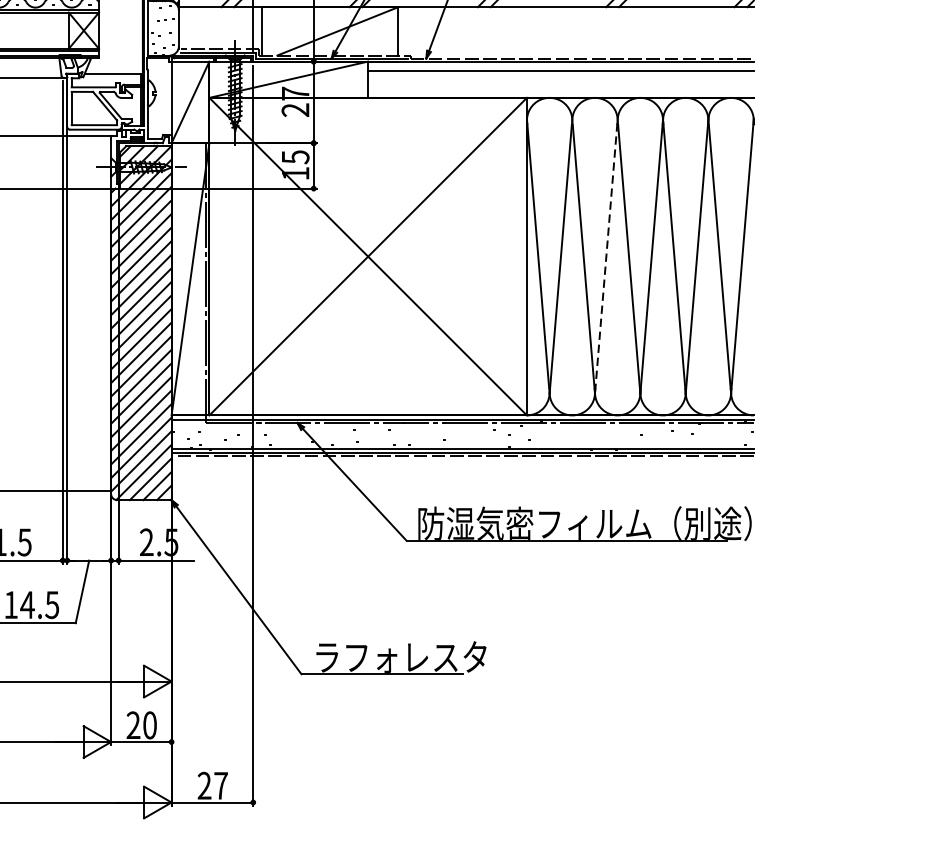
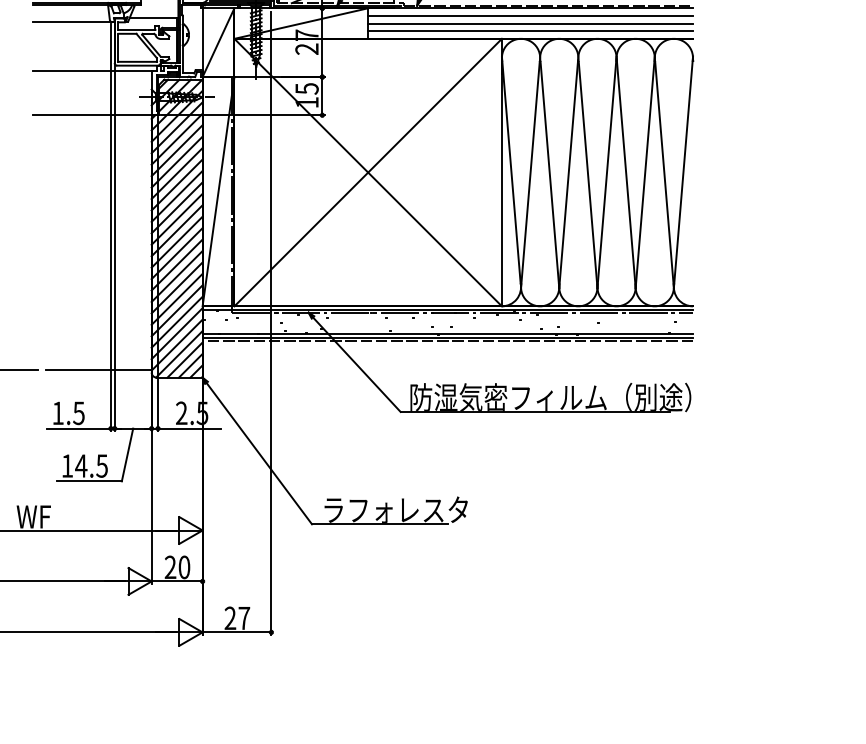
line: (560, 79) -> (530, 23), added
line: (560, 89) -> (530, 31), added
line: (605, 258) -> (568, 174), dashed -> solid

